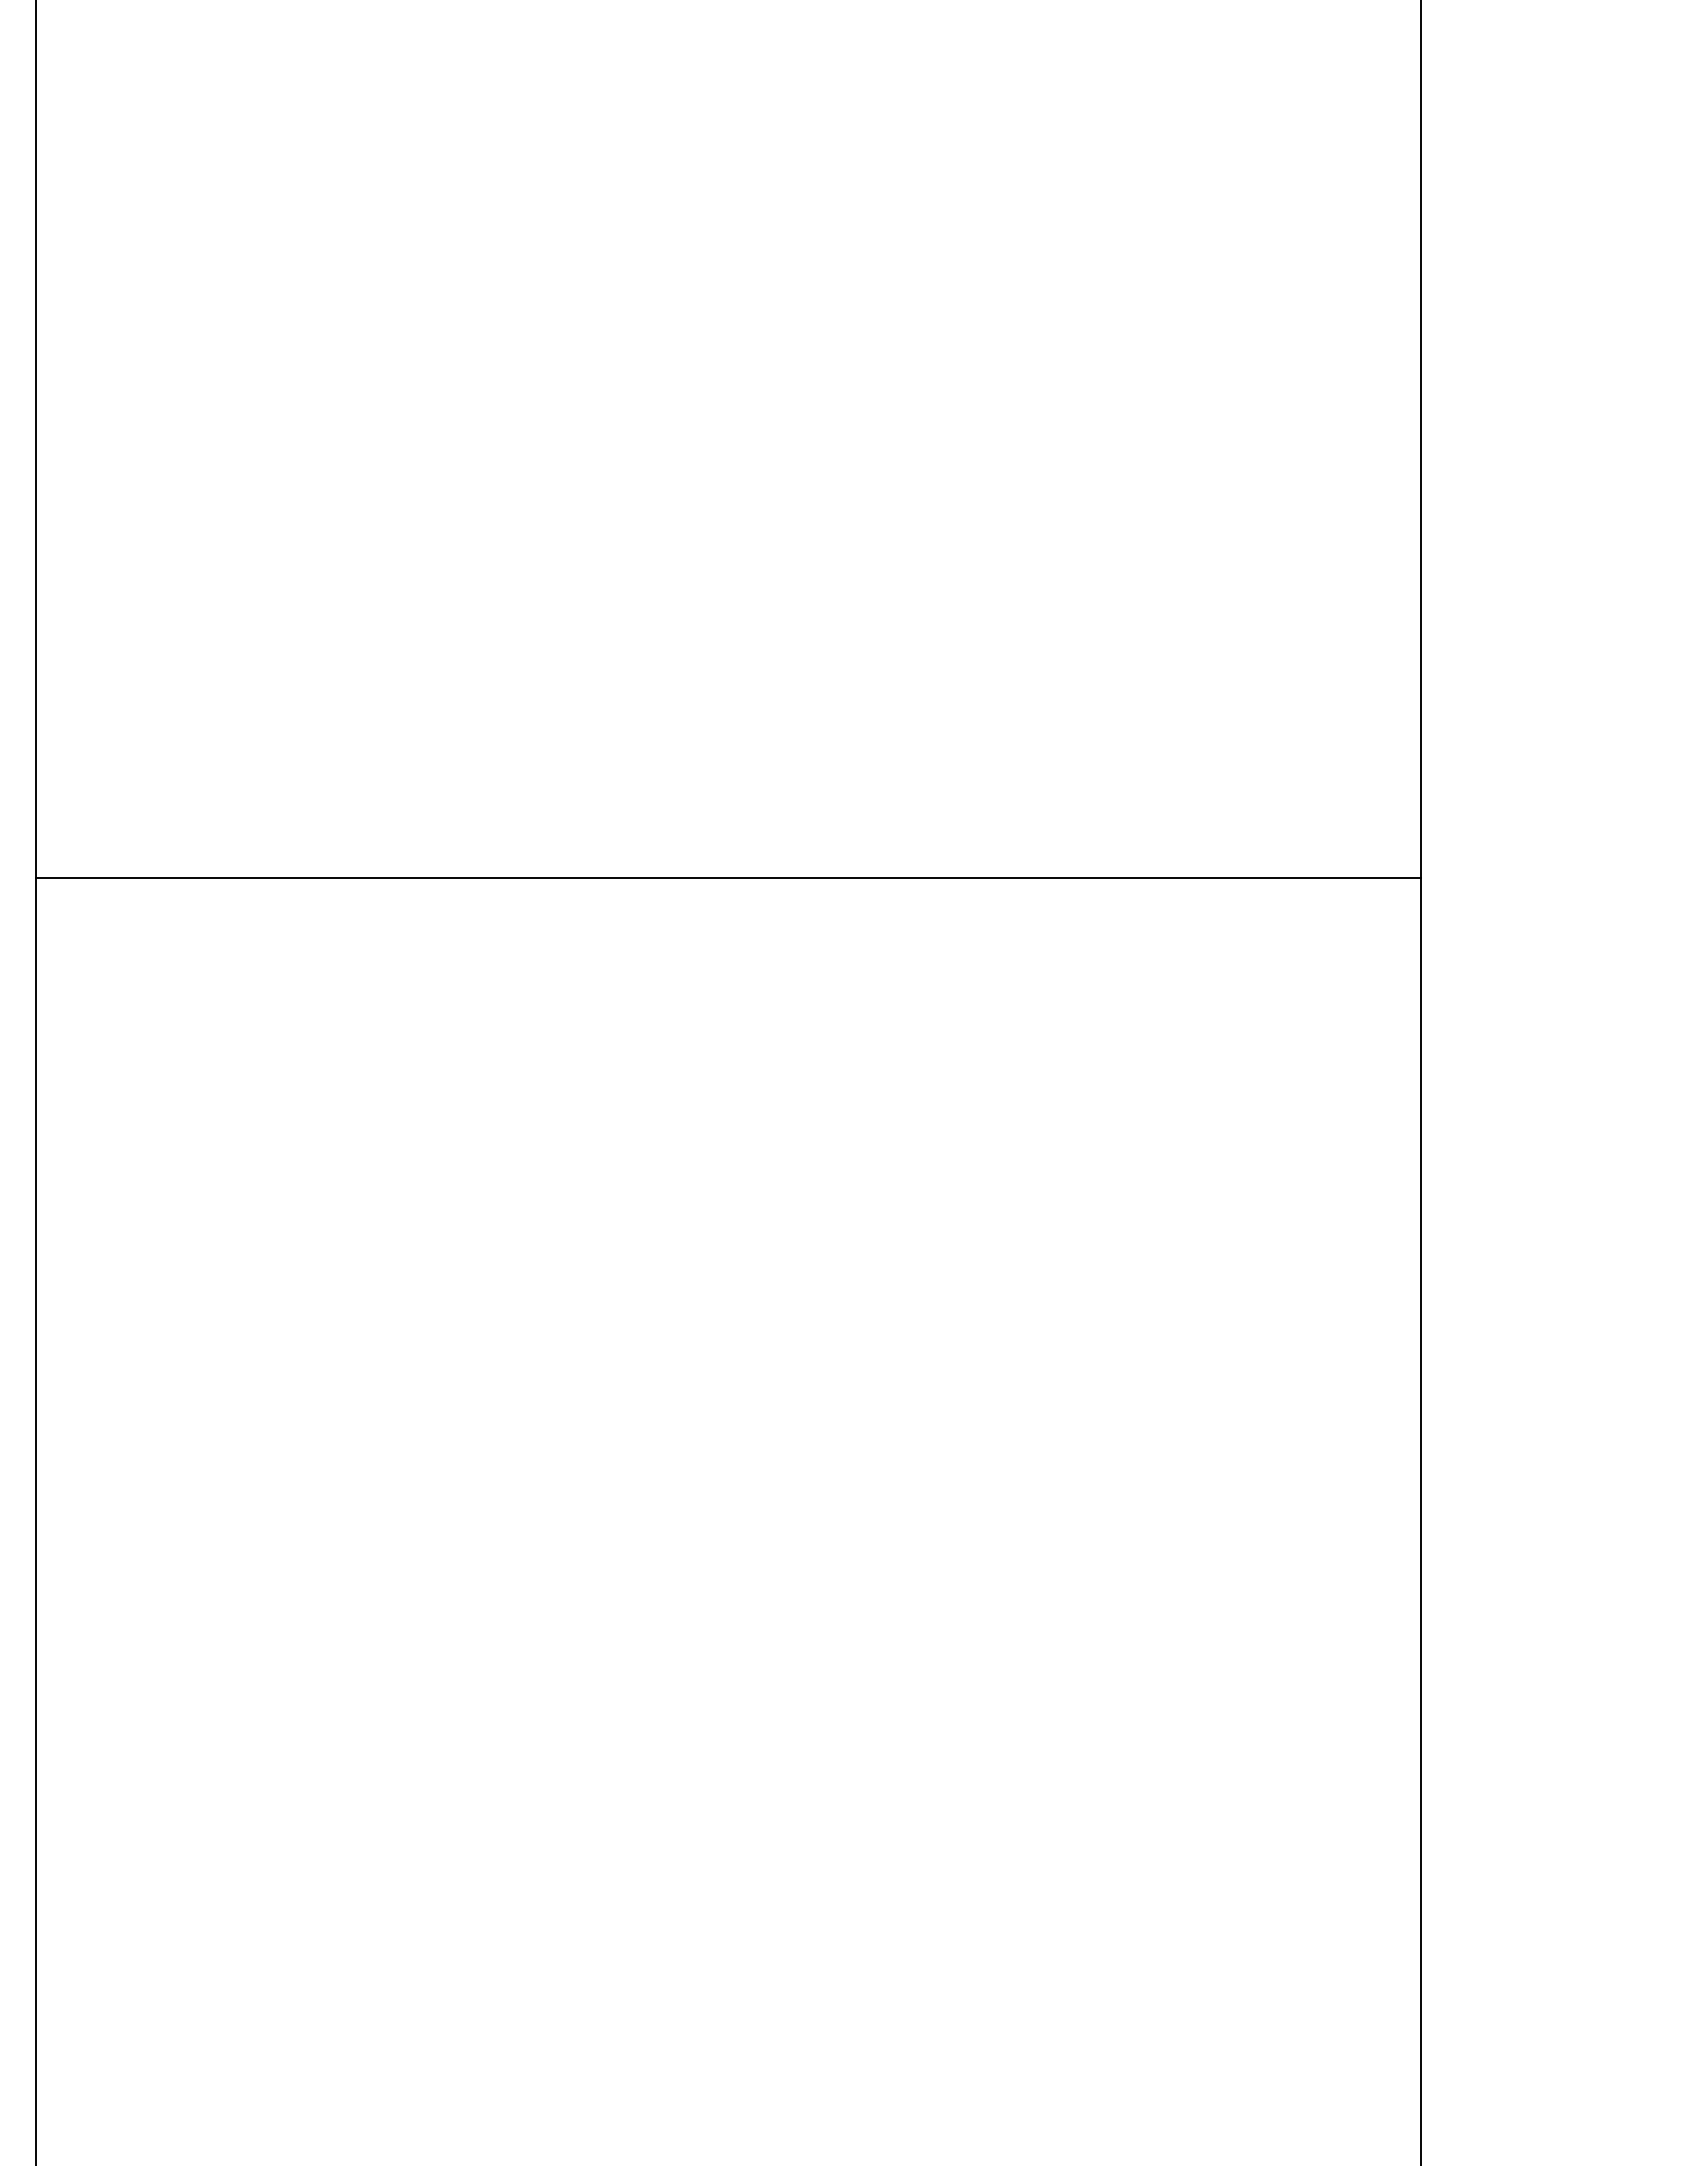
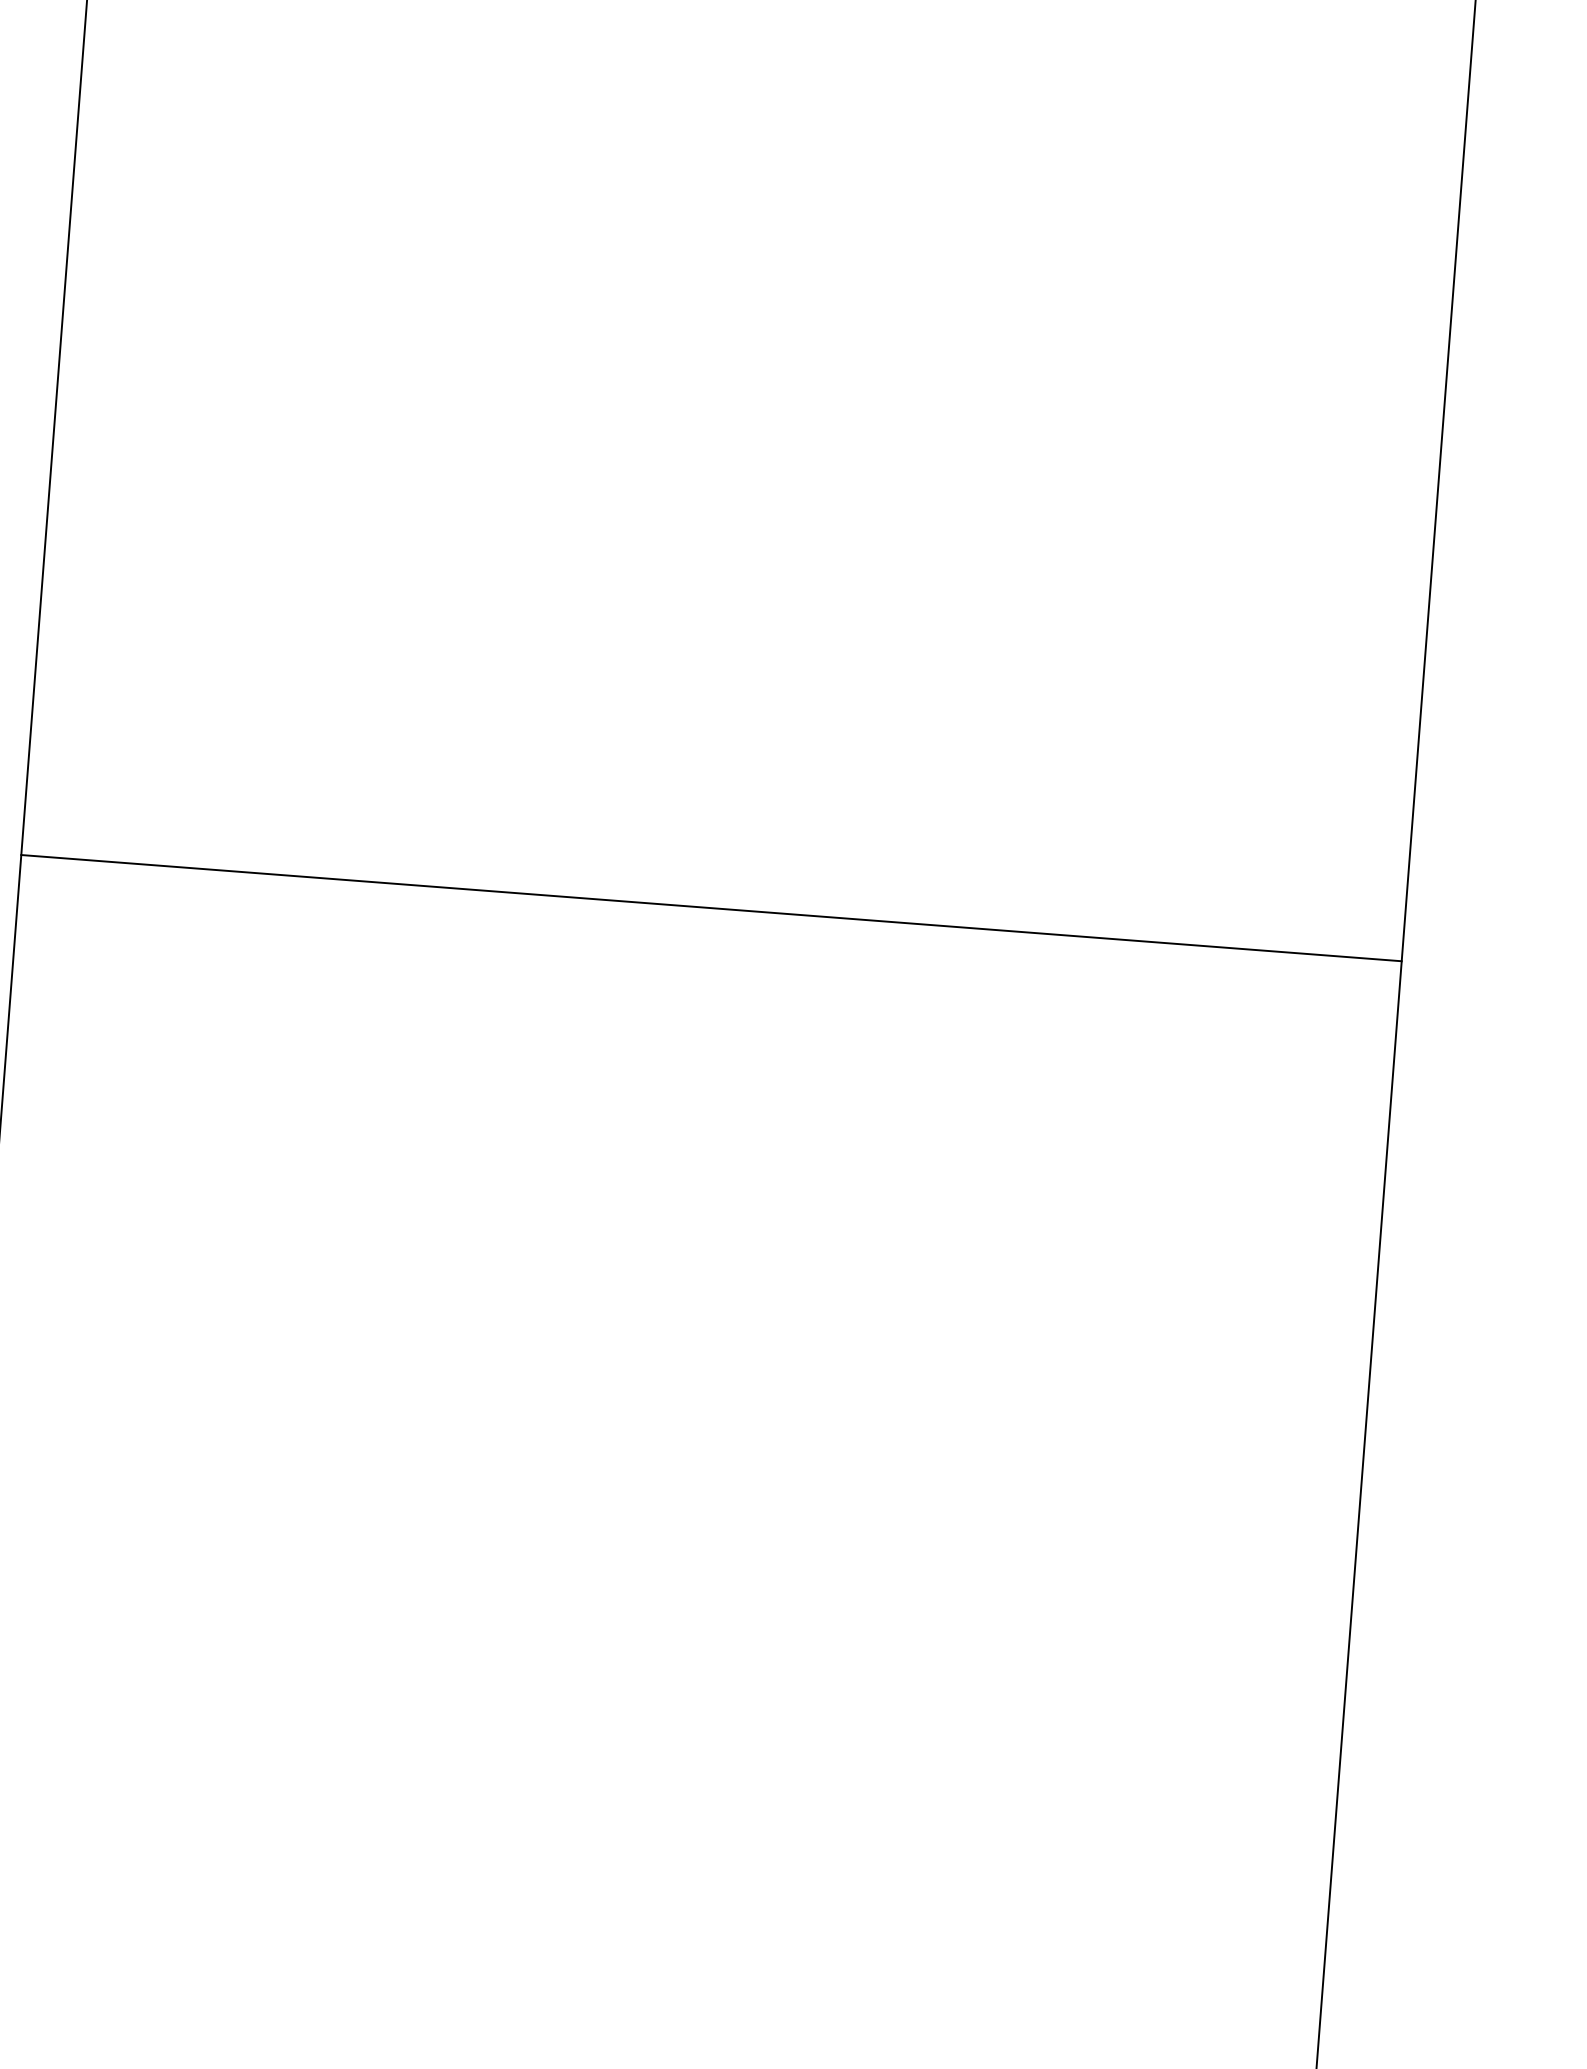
line: (728, 877) -> (711, 907), moved

